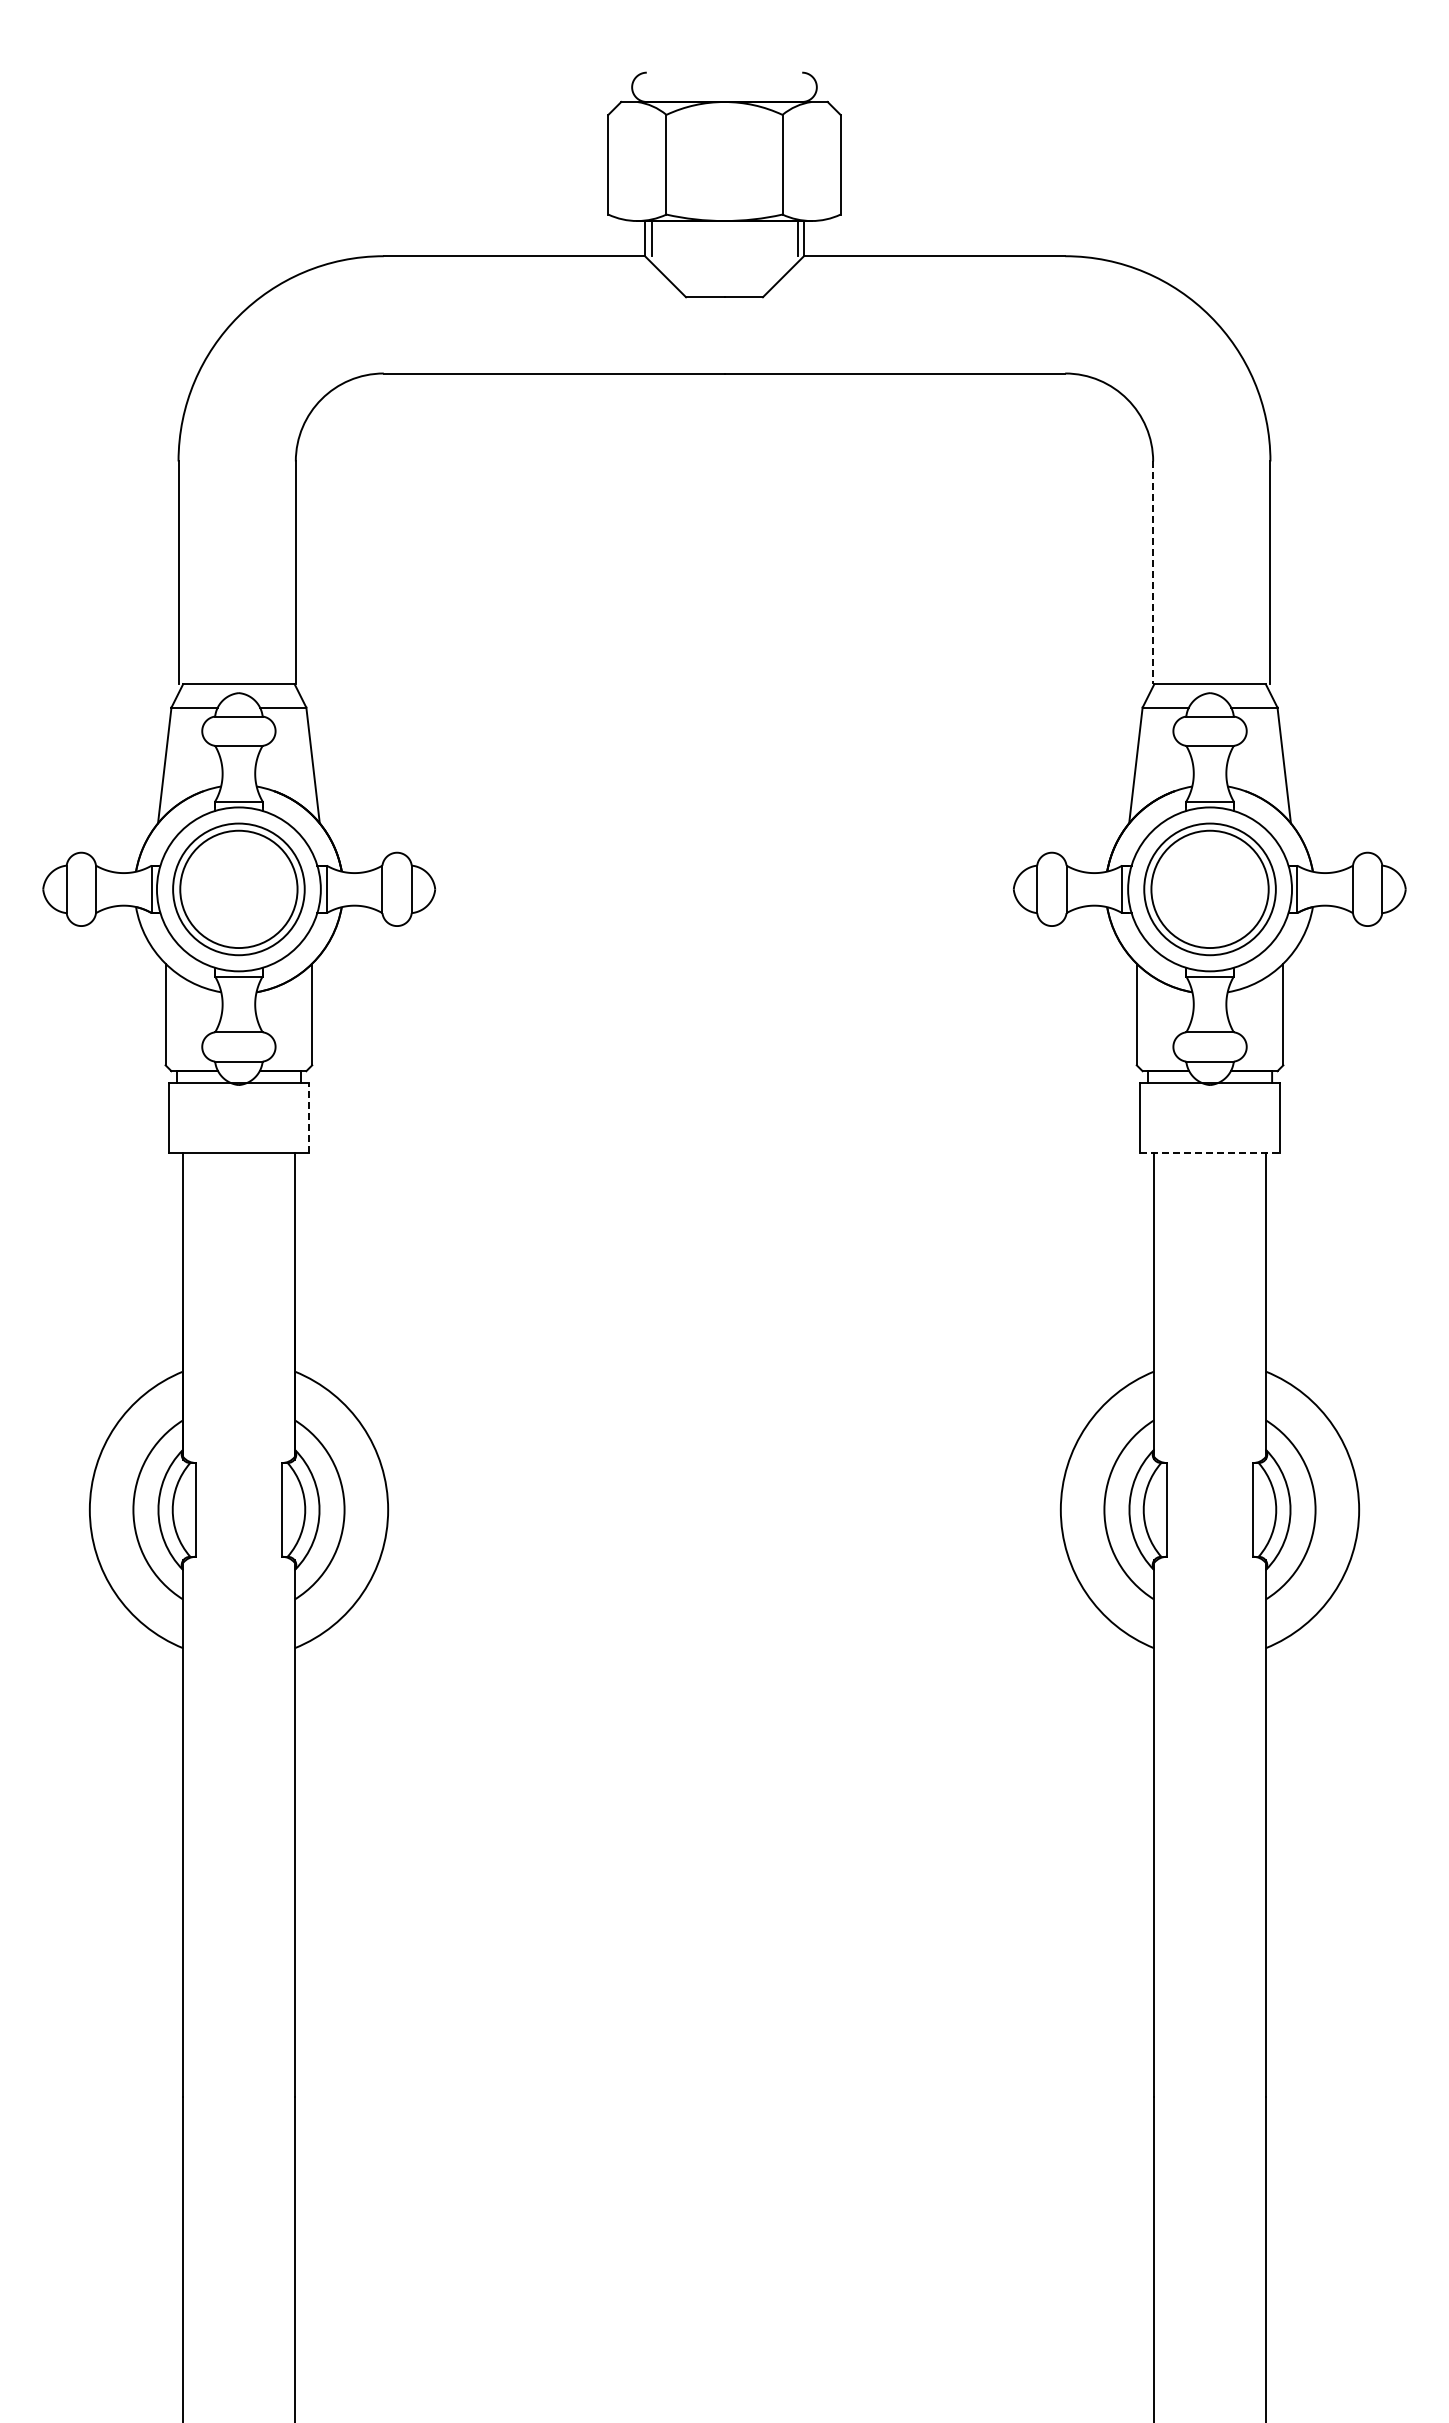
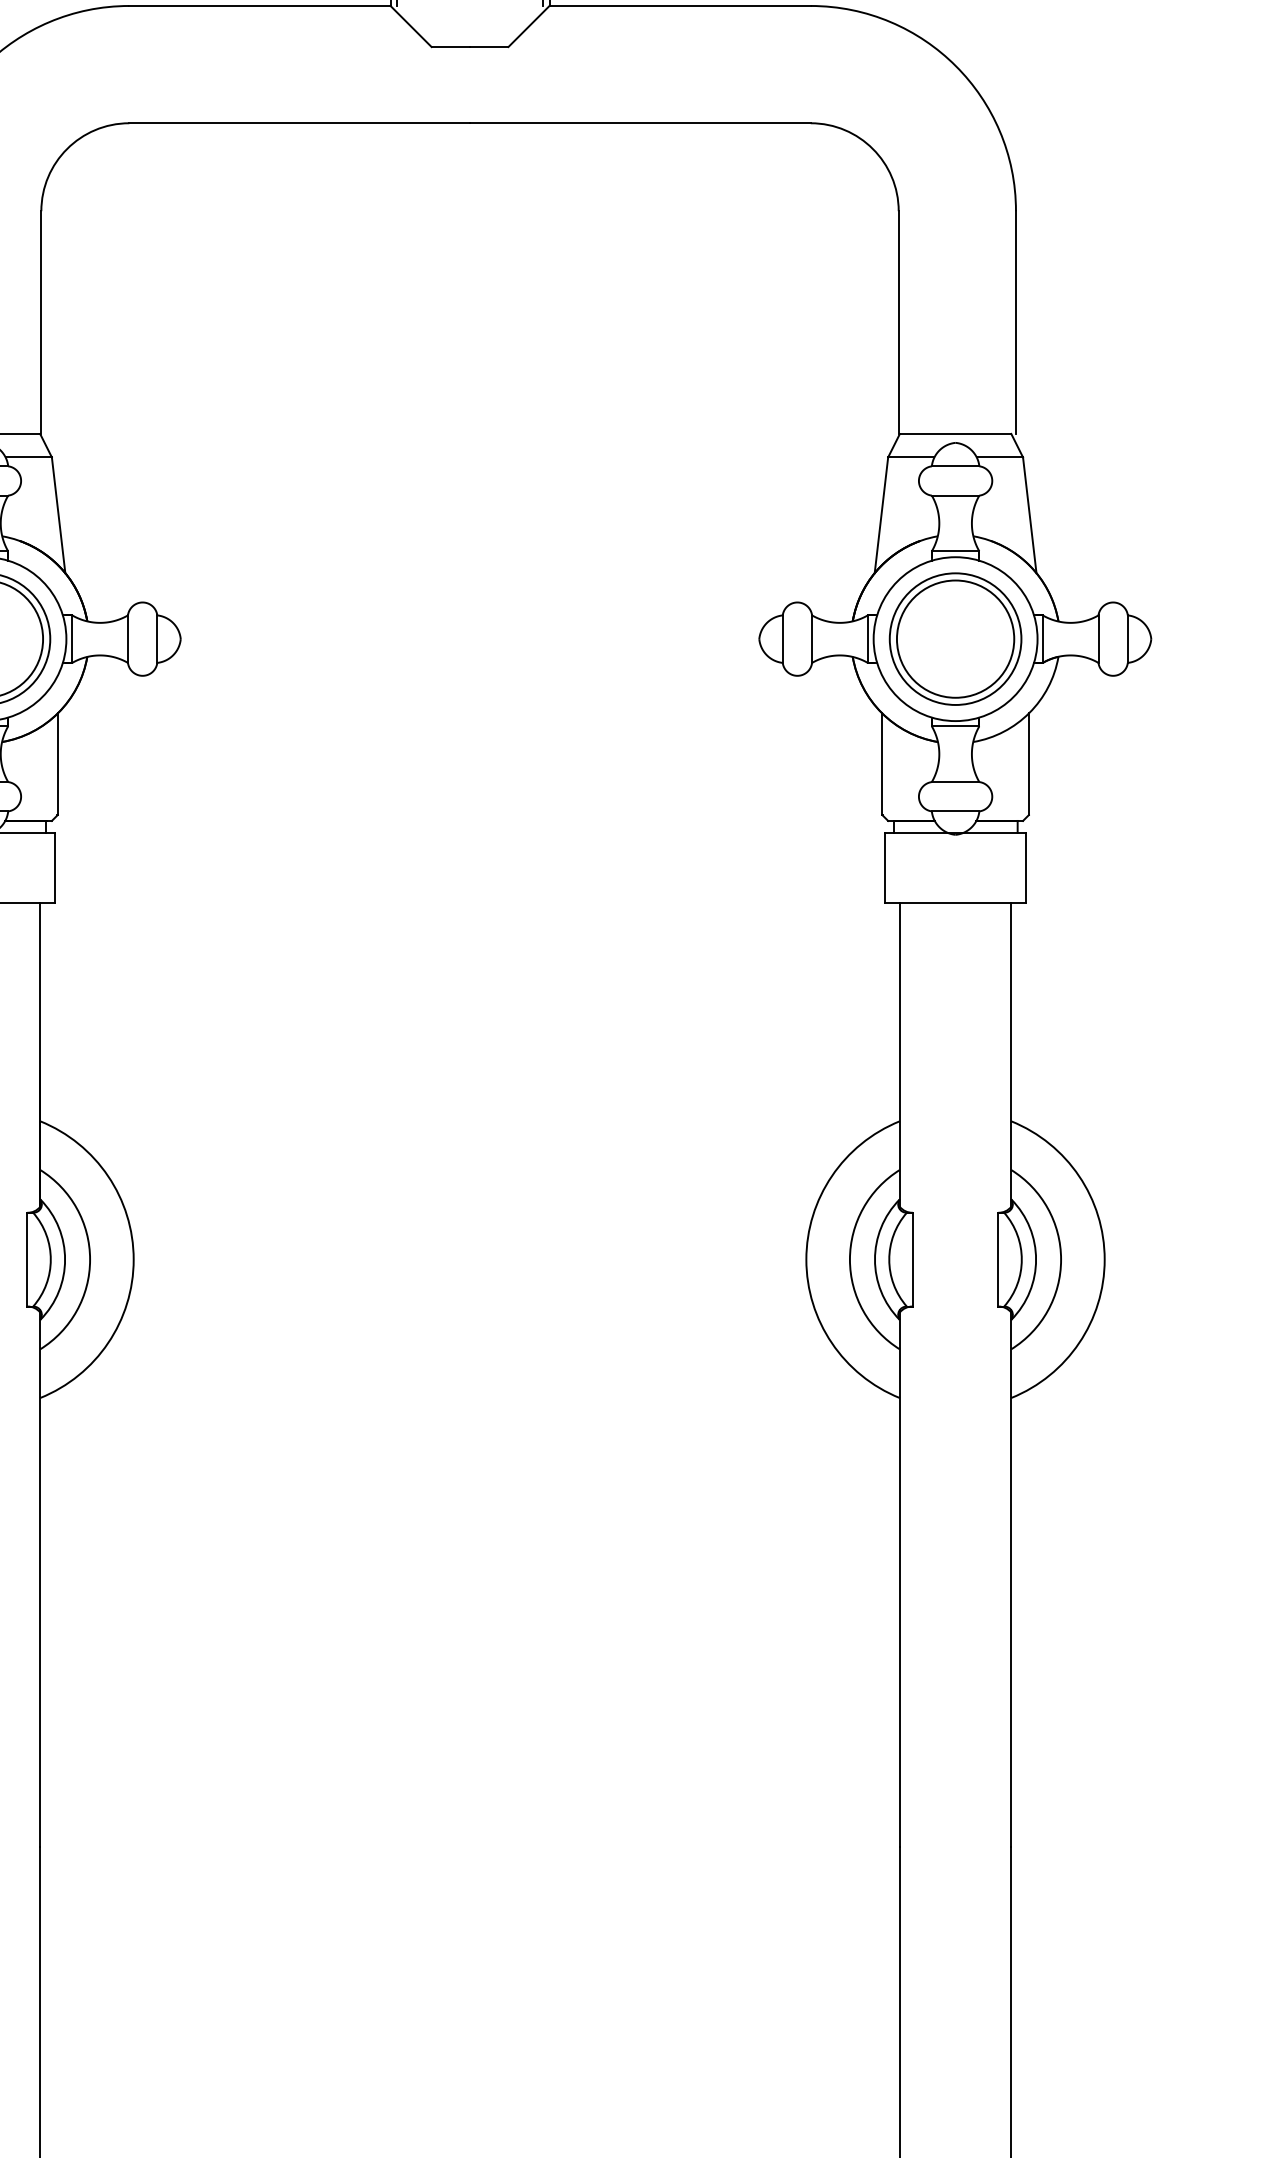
line: (1153, 573) -> (899, 323), dashed -> solid
line: (309, 1117) -> (55, 867), dashed -> solid
line: (1210, 1153) -> (956, 903), dashed -> solid

